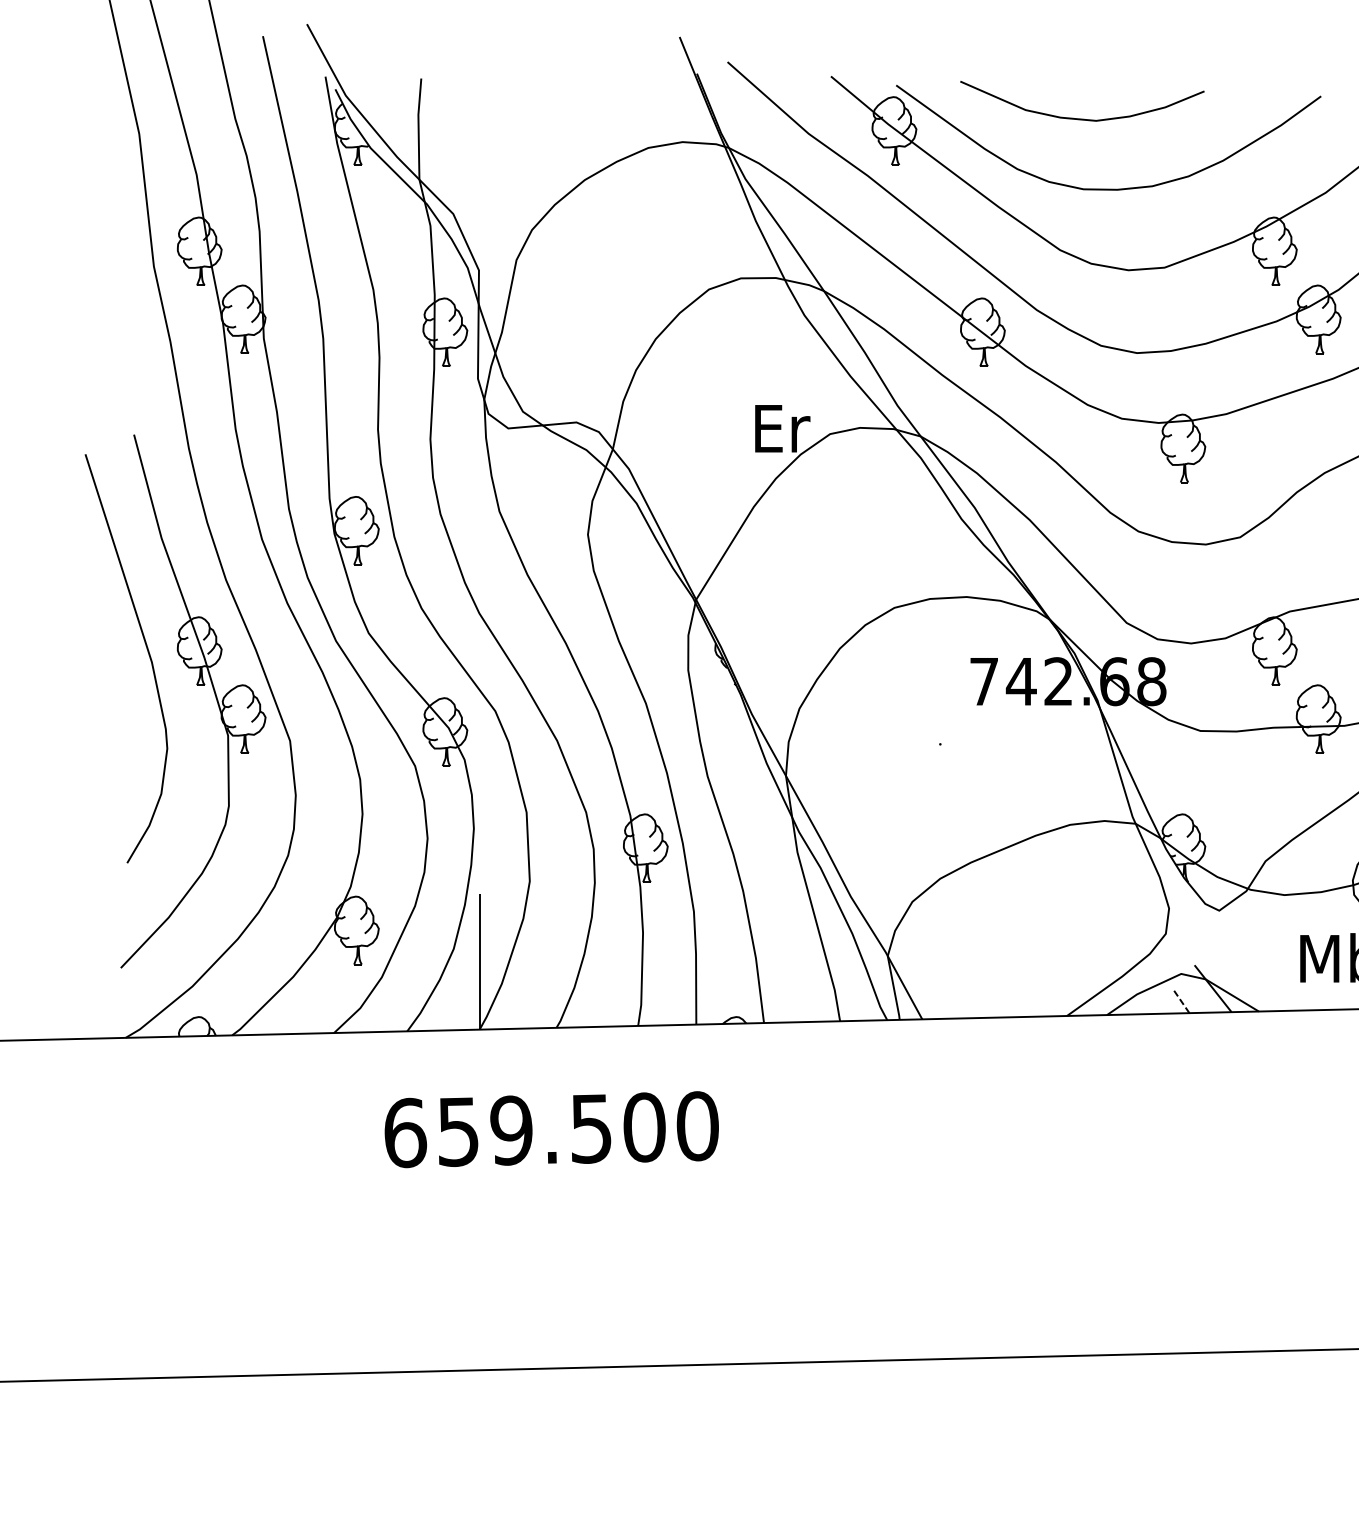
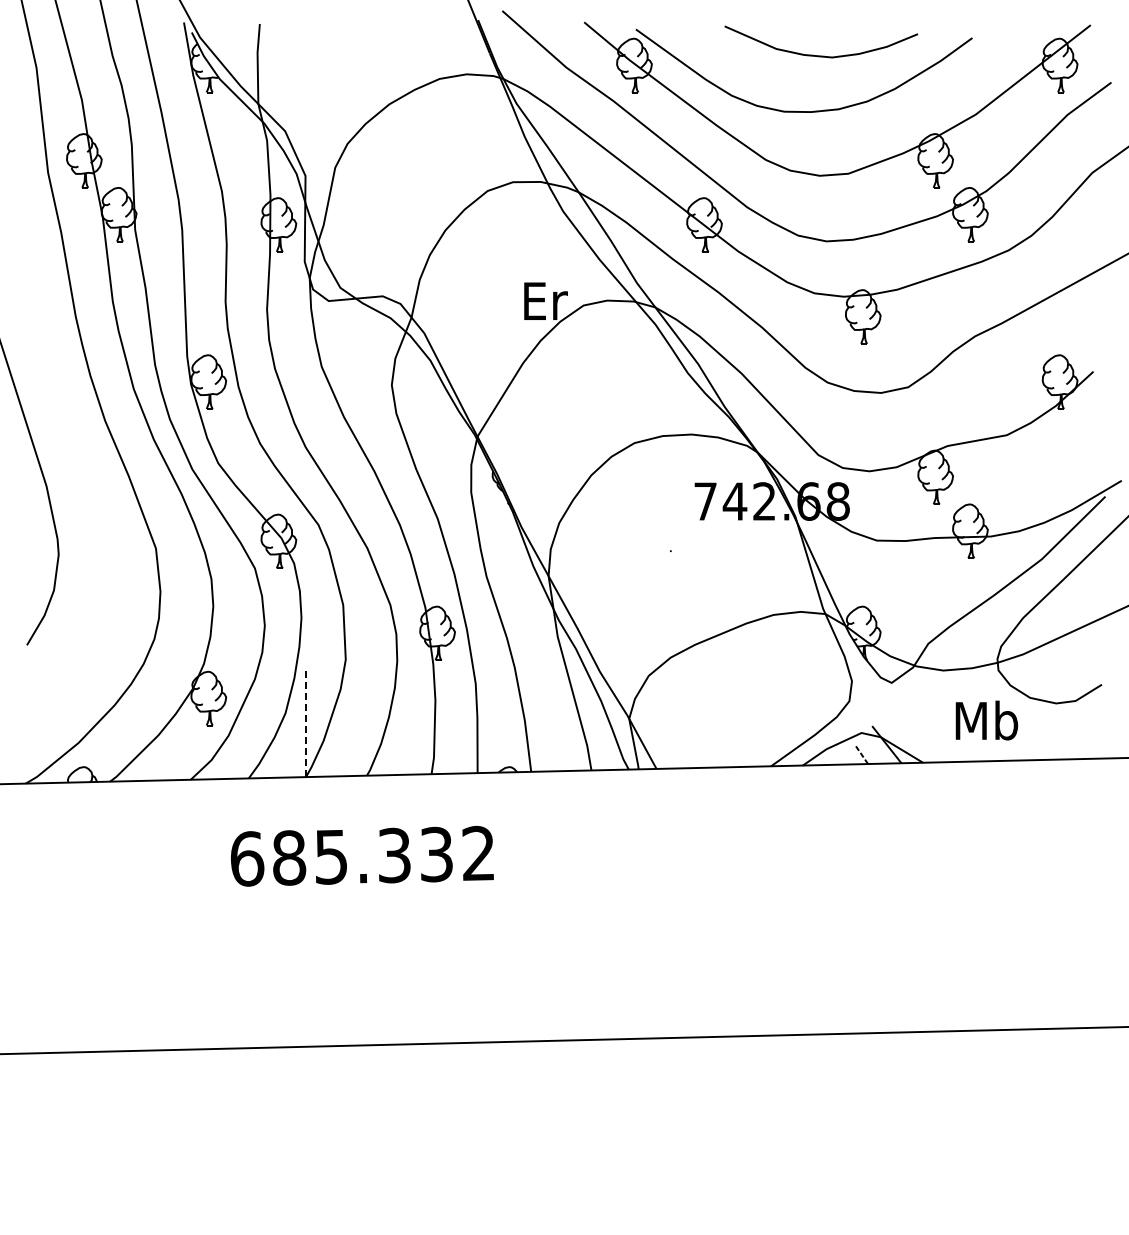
curve: (1082, 118) -> (821, 55), moved
part: (197, 685) -> (82, 504), removed
line: (480, 961) -> (306, 723), solid -> dashed
text: (578, 1128) -> (384, 855), 659.500 -> 685.332

